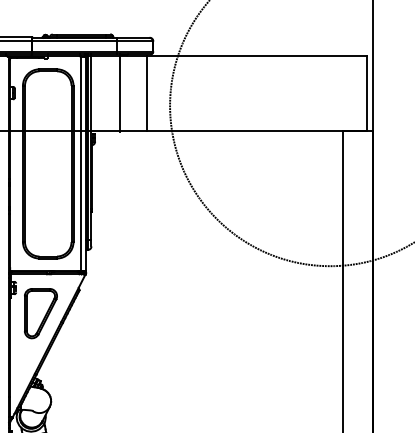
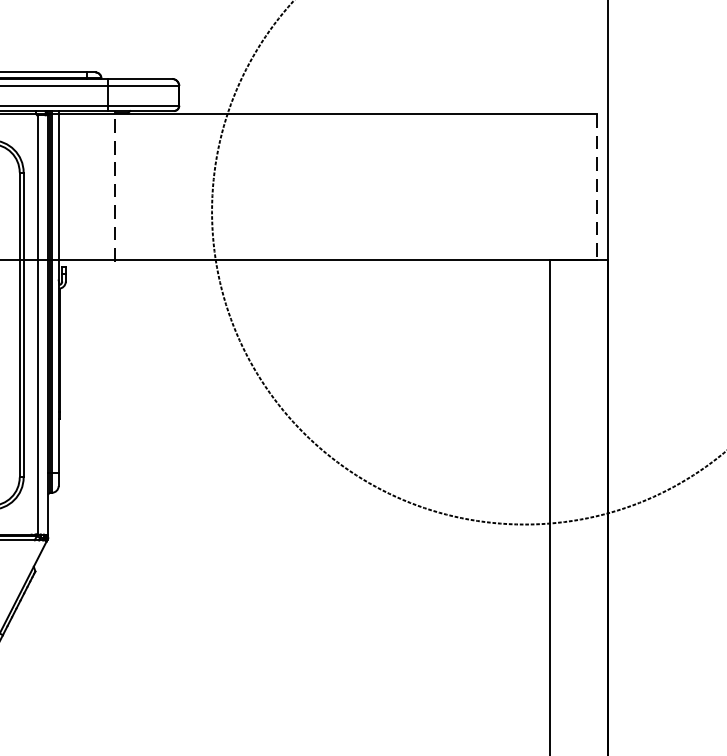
line: (120, 92) -> (115, 185), solid -> dashed
line: (146, 92) -> (166, 185), removed
line: (367, 93) -> (597, 187), solid -> dashed

